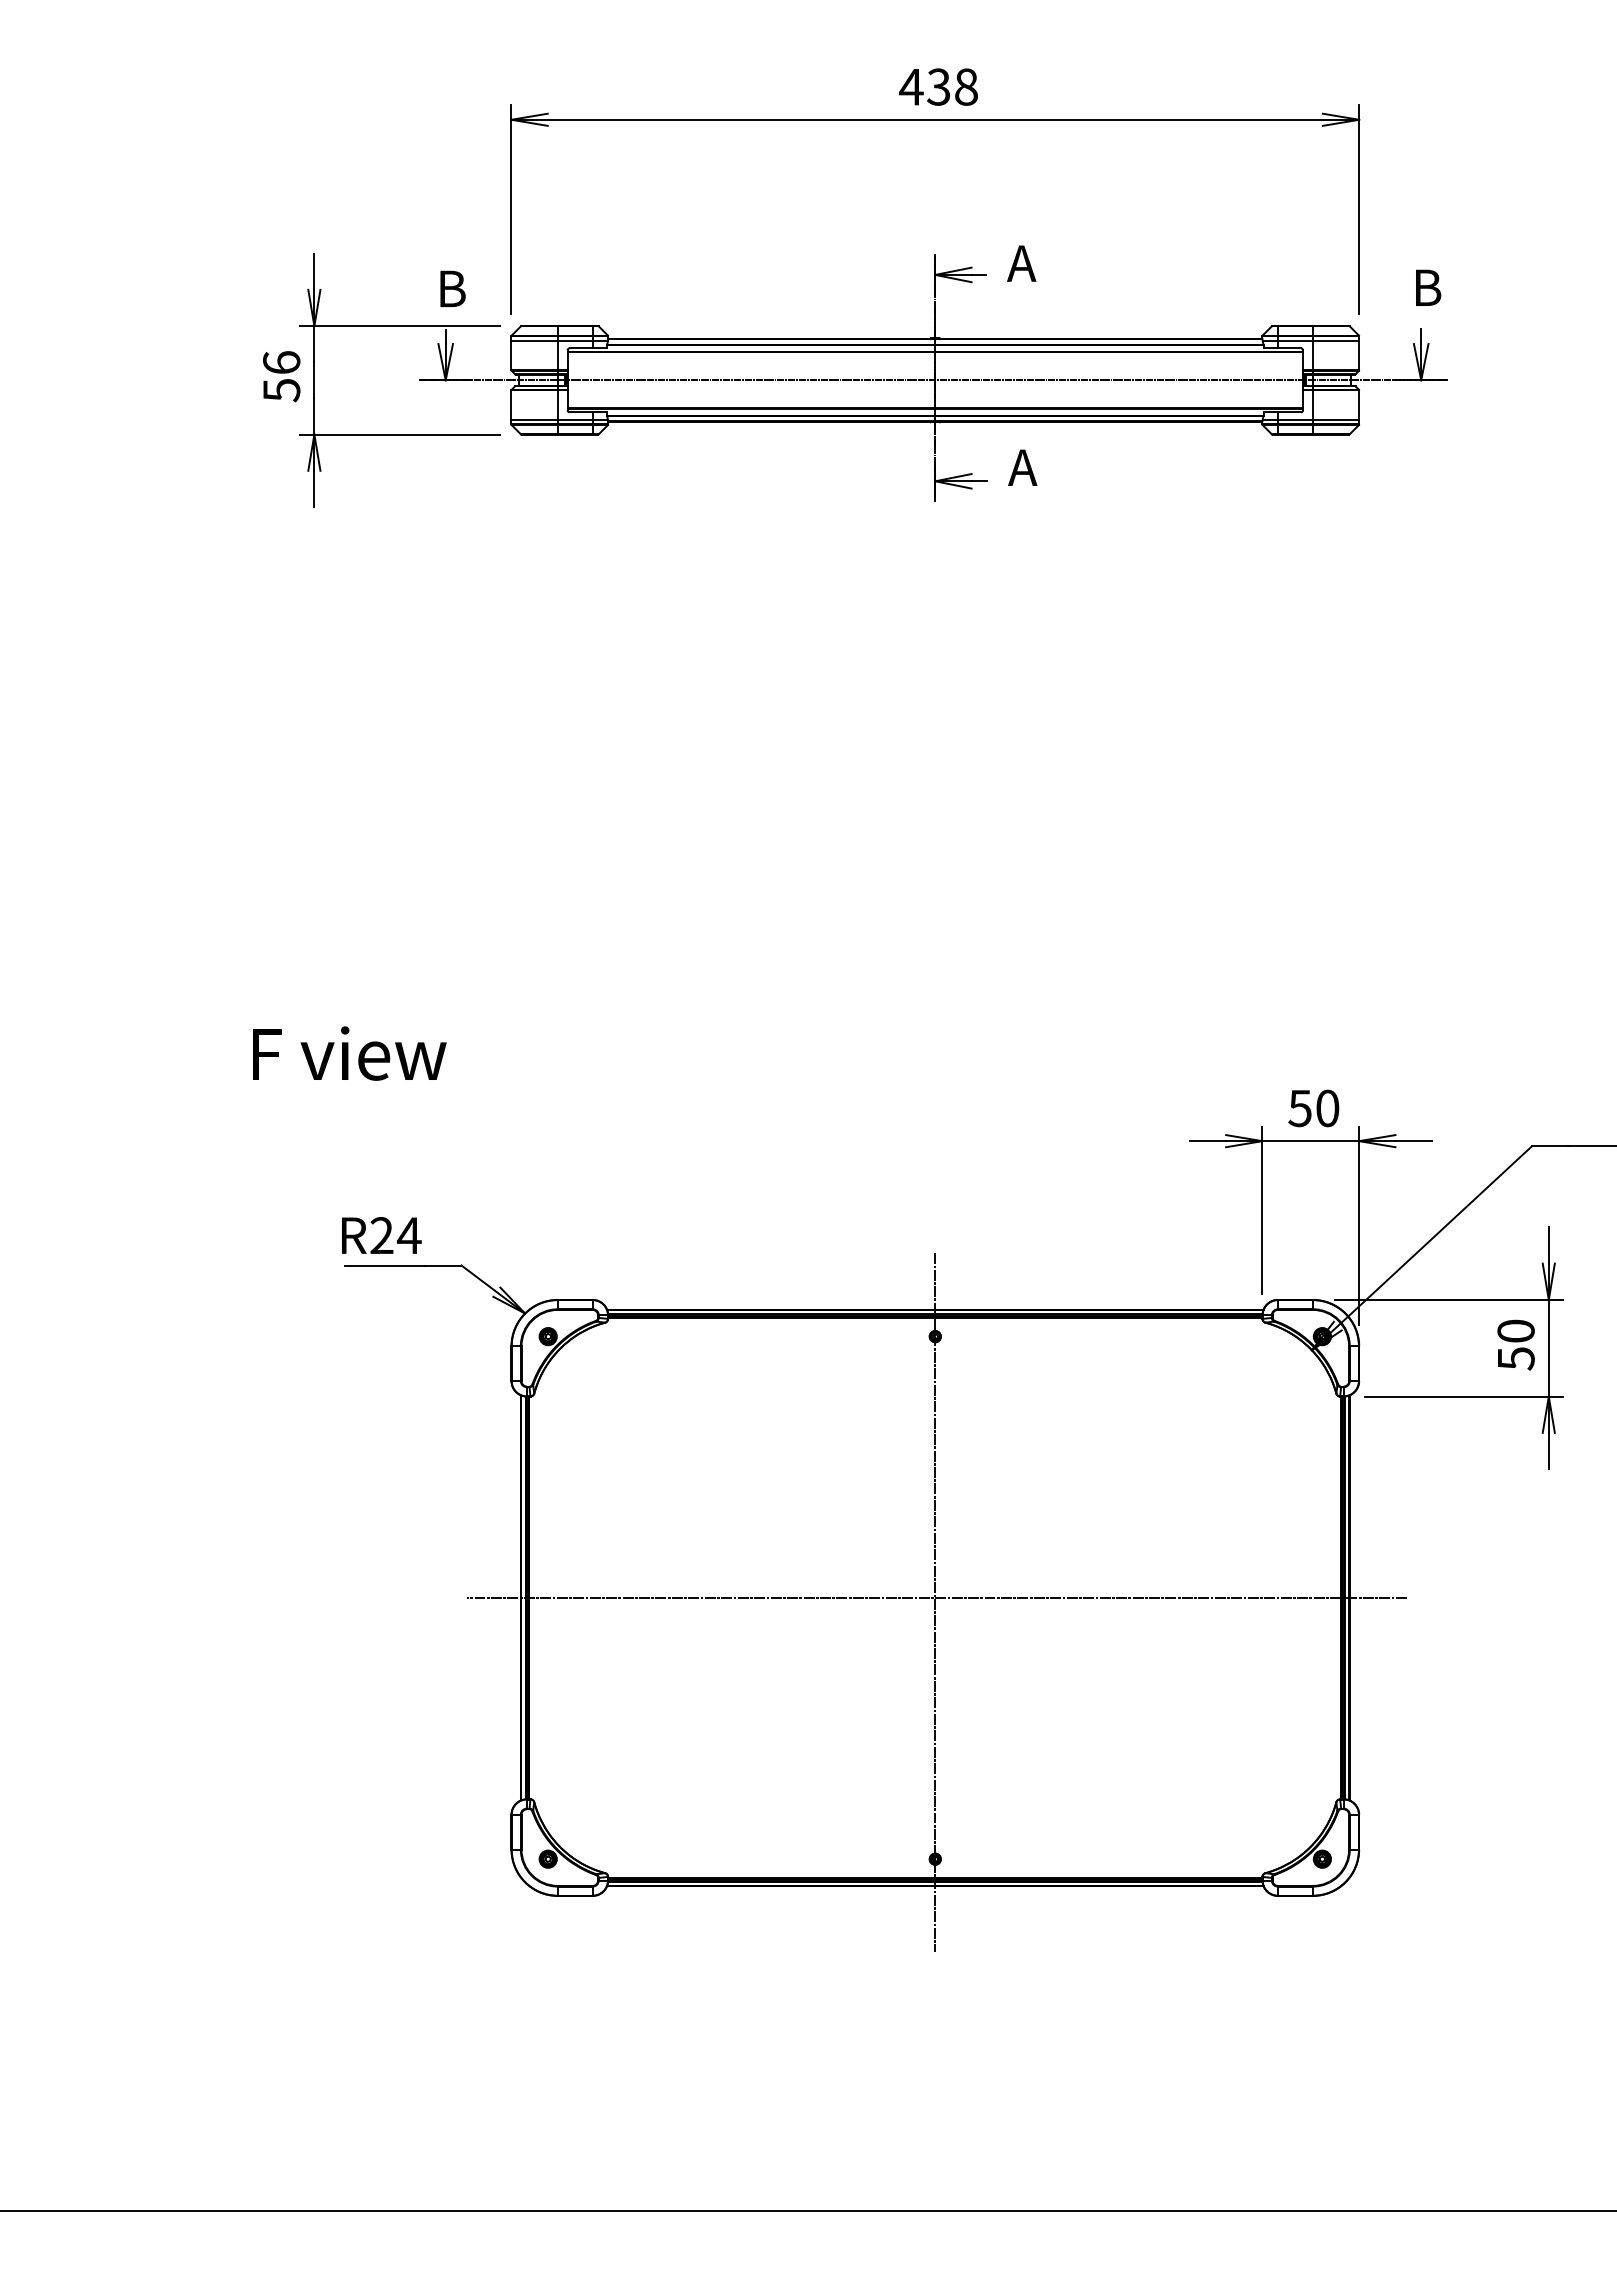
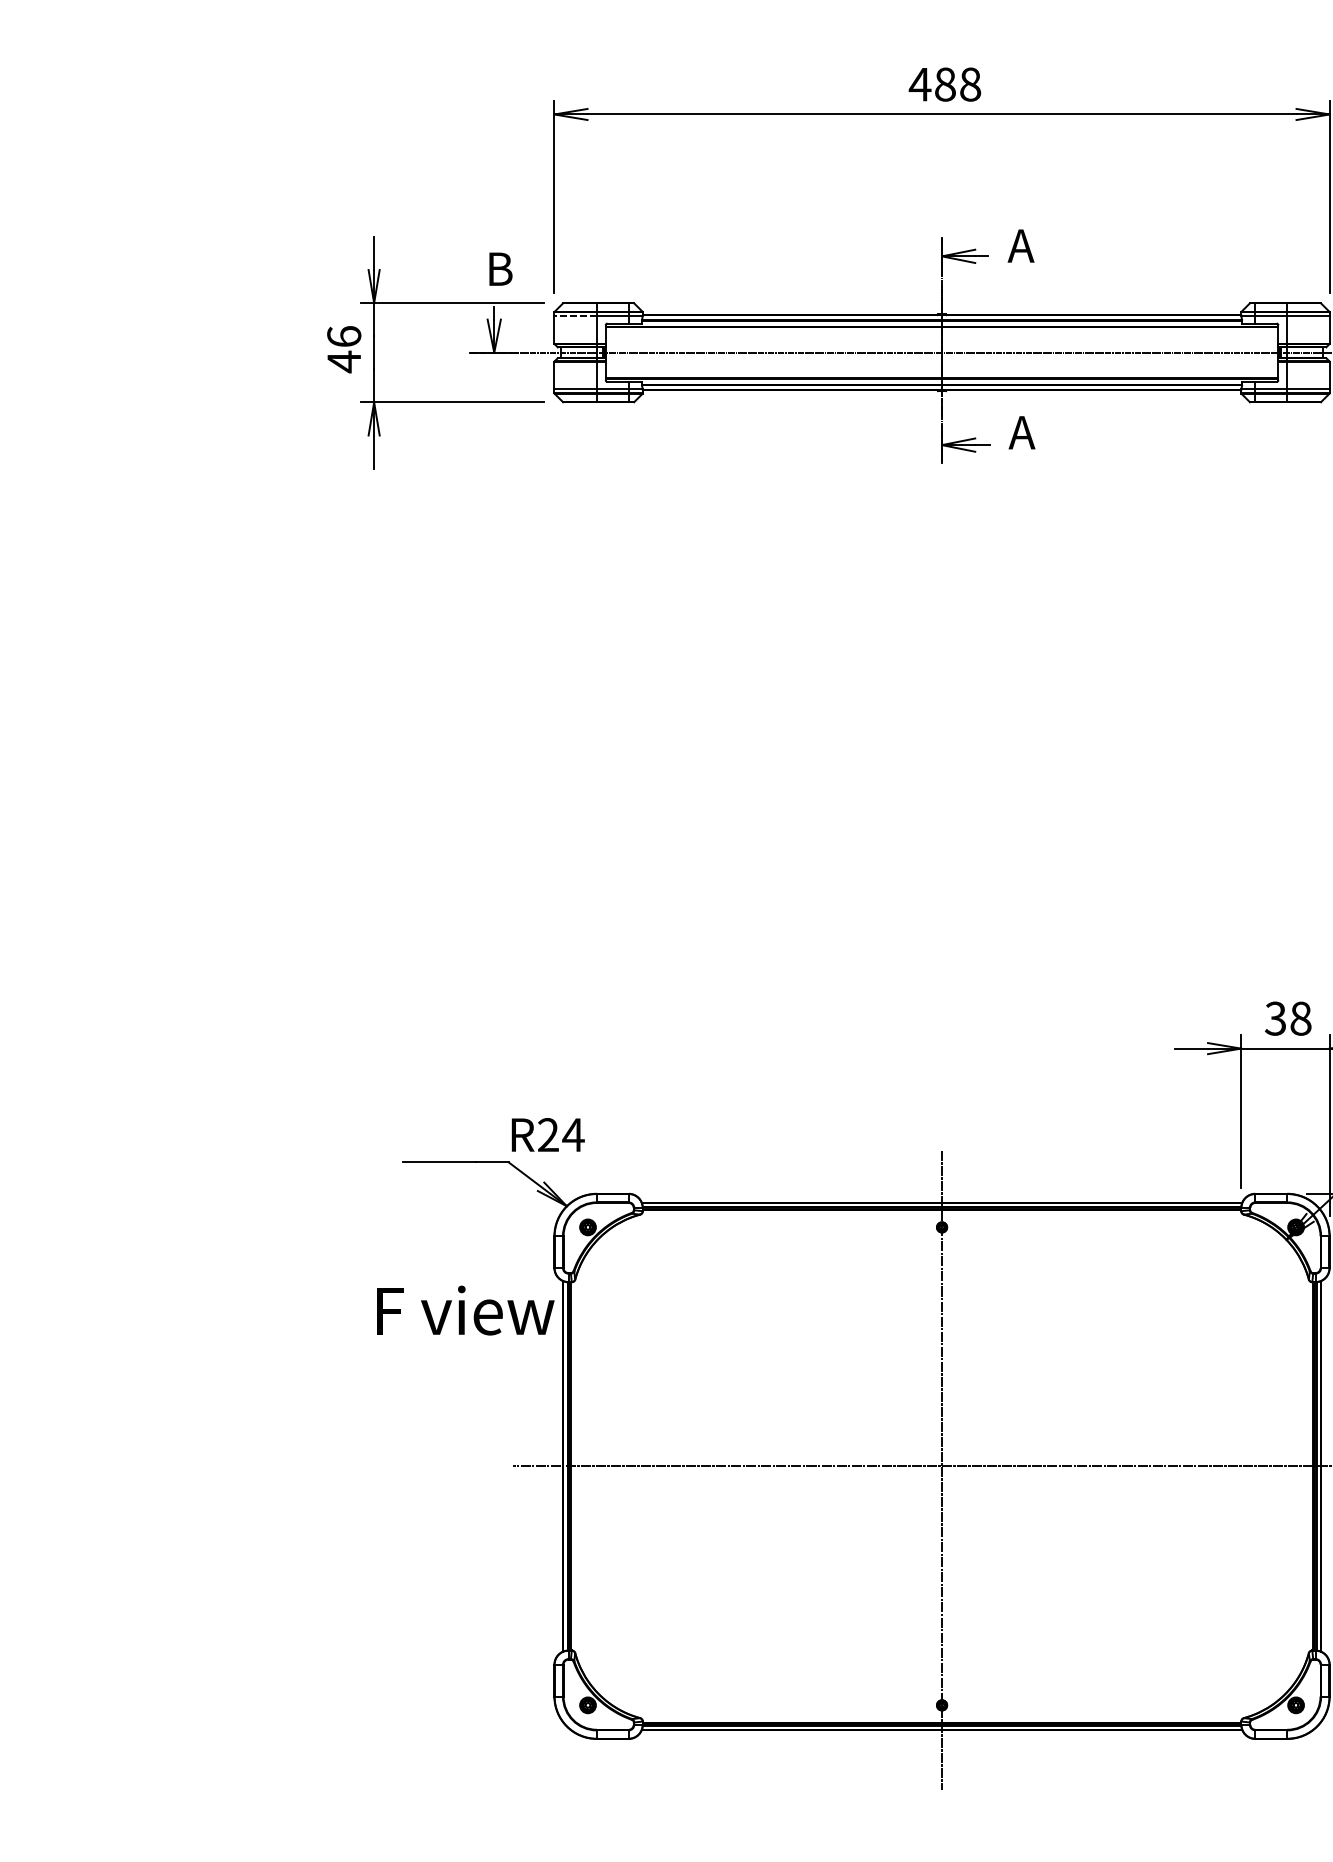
text: (938, 86) -> (944, 84), 438 -> 488
line: (534, 340) -> (575, 316), solid -> dashed
text: (281, 390) -> (344, 362), 56 -> 46
text: (349, 1053) -> (465, 1310), moved
text: (1313, 1107) -> (1287, 1017), 50 -> 38
text: (381, 1235) -> (548, 1134), moved

